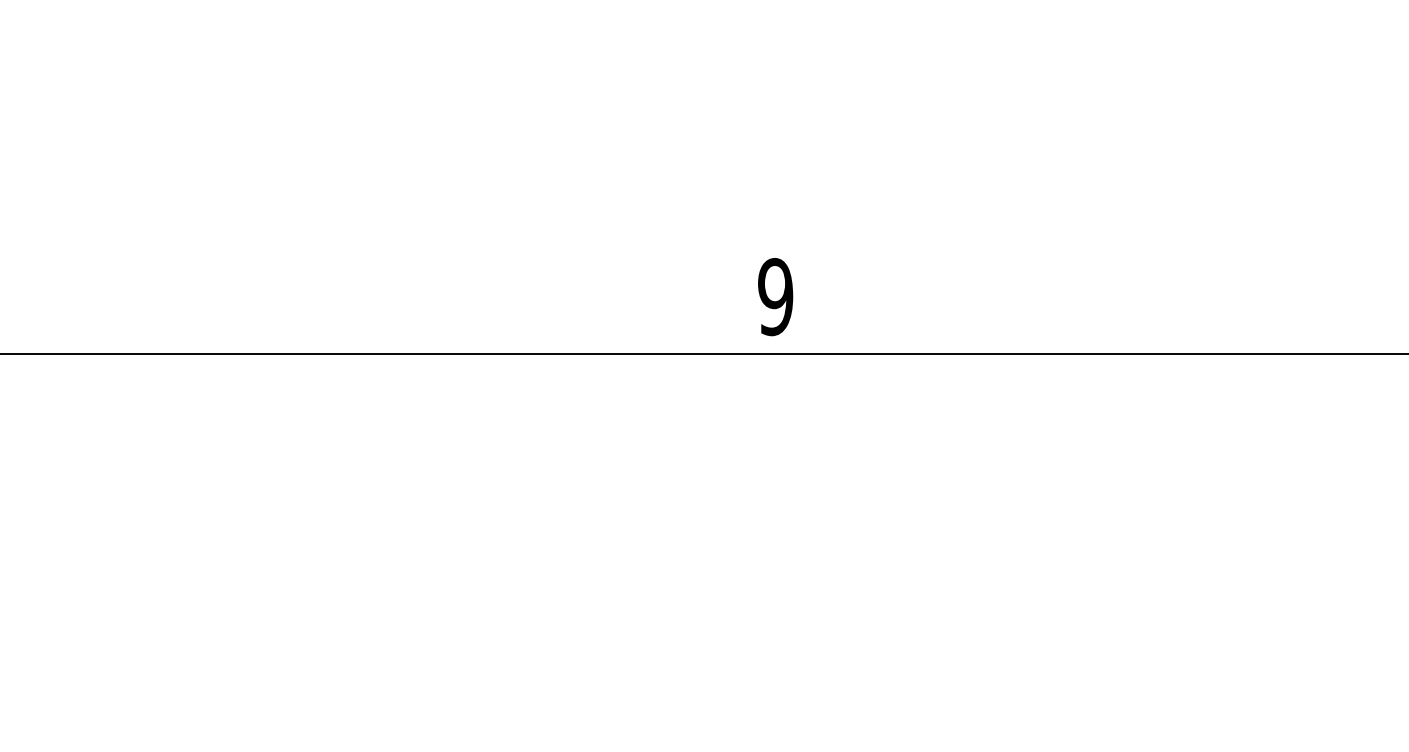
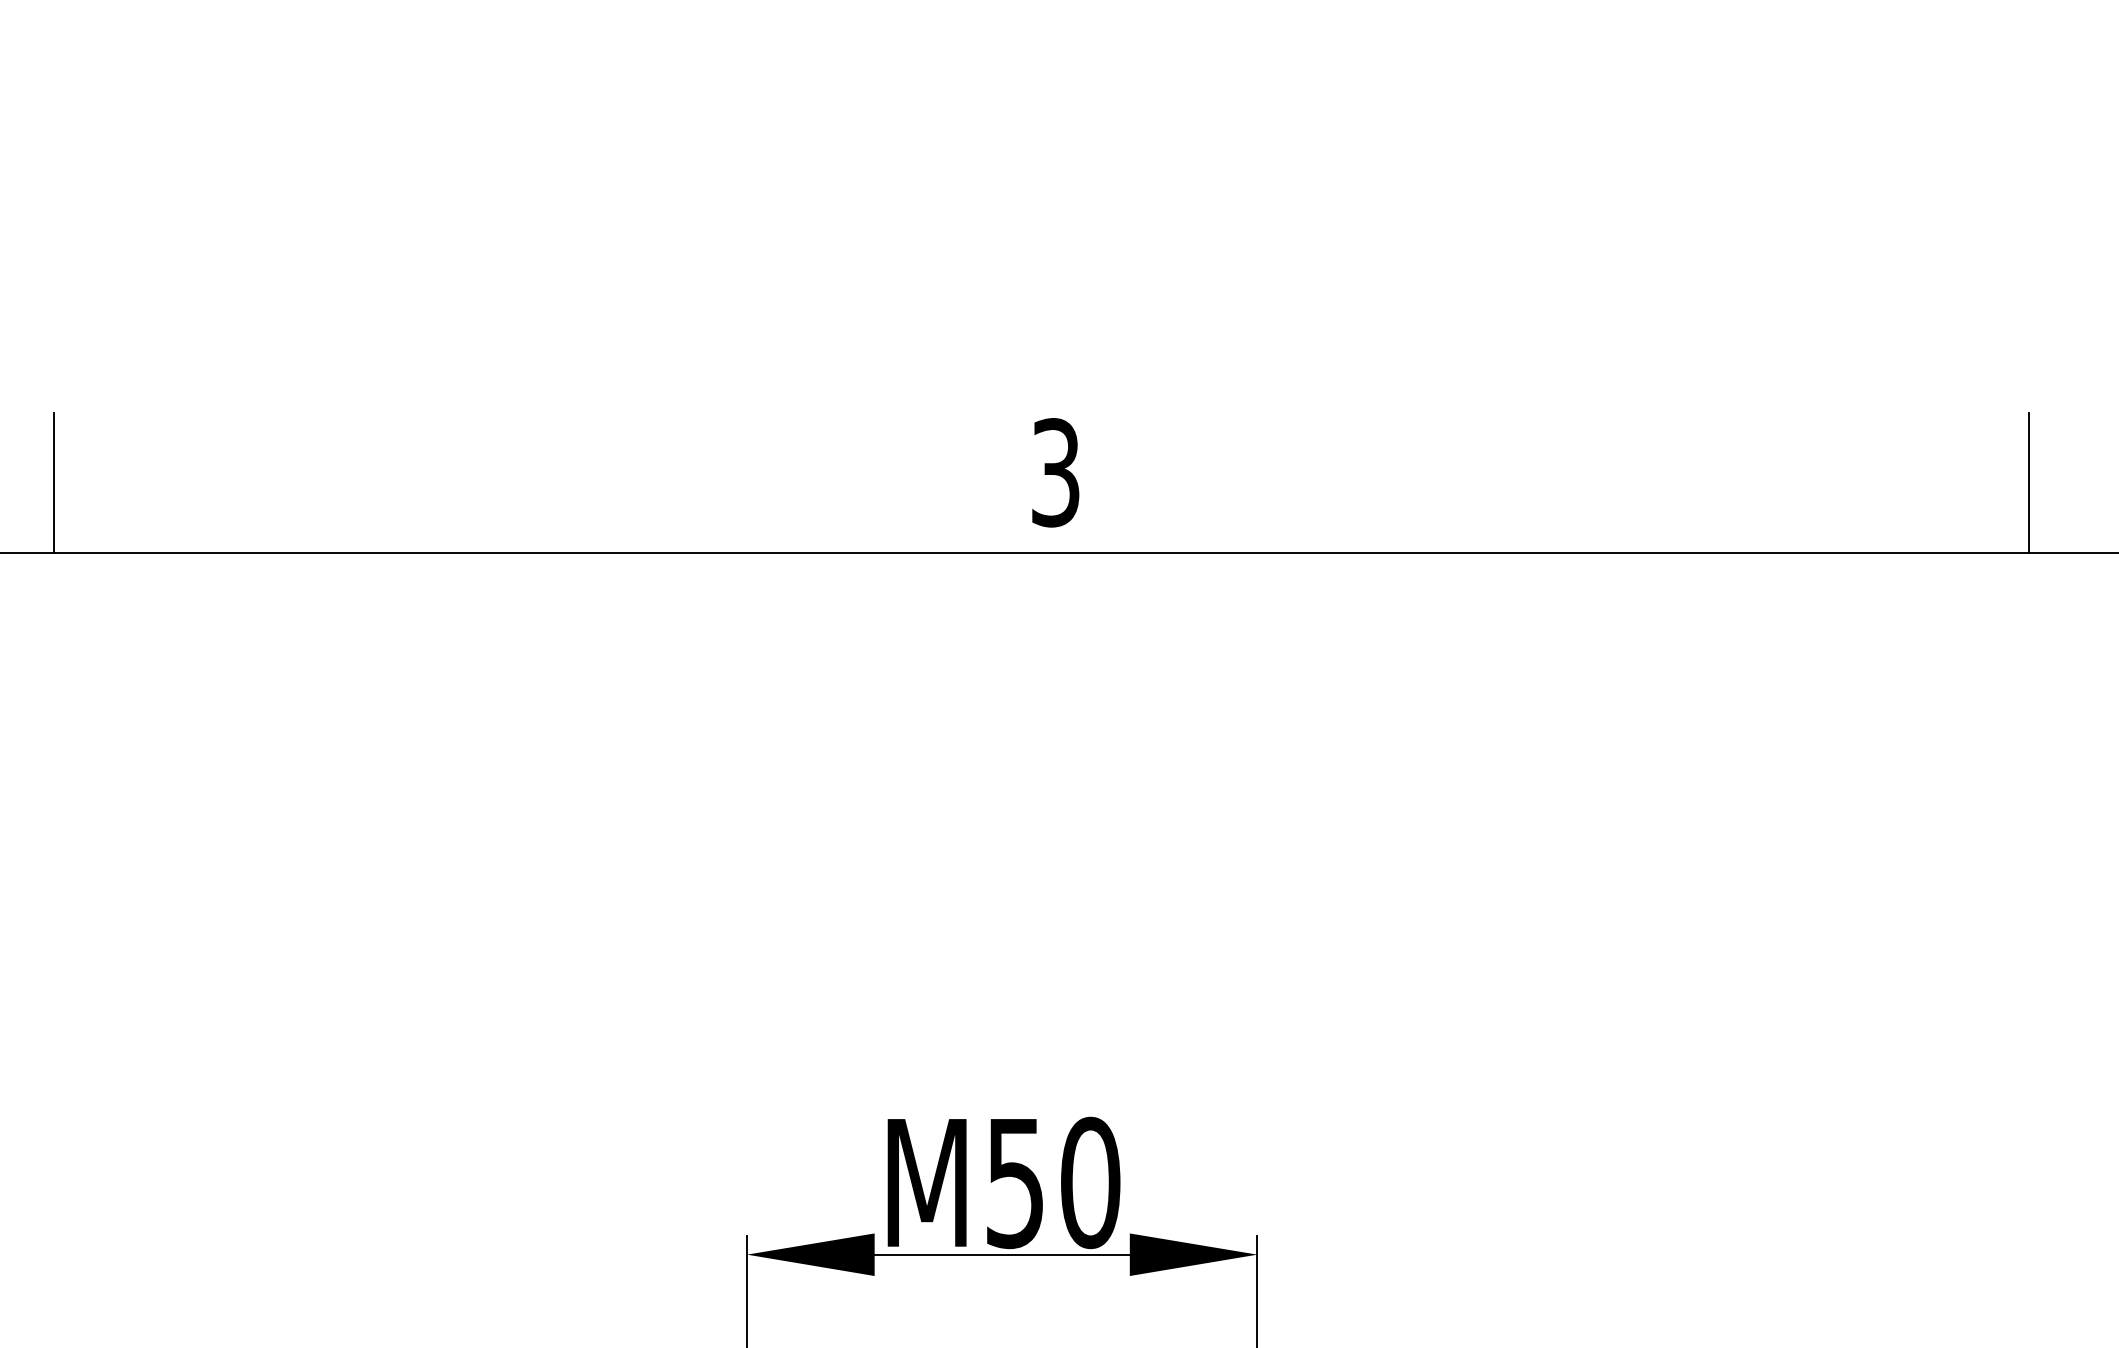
text: (775, 296) -> (1055, 472), 9 -> 3
line: (60, 304) -> (54, 482), added

